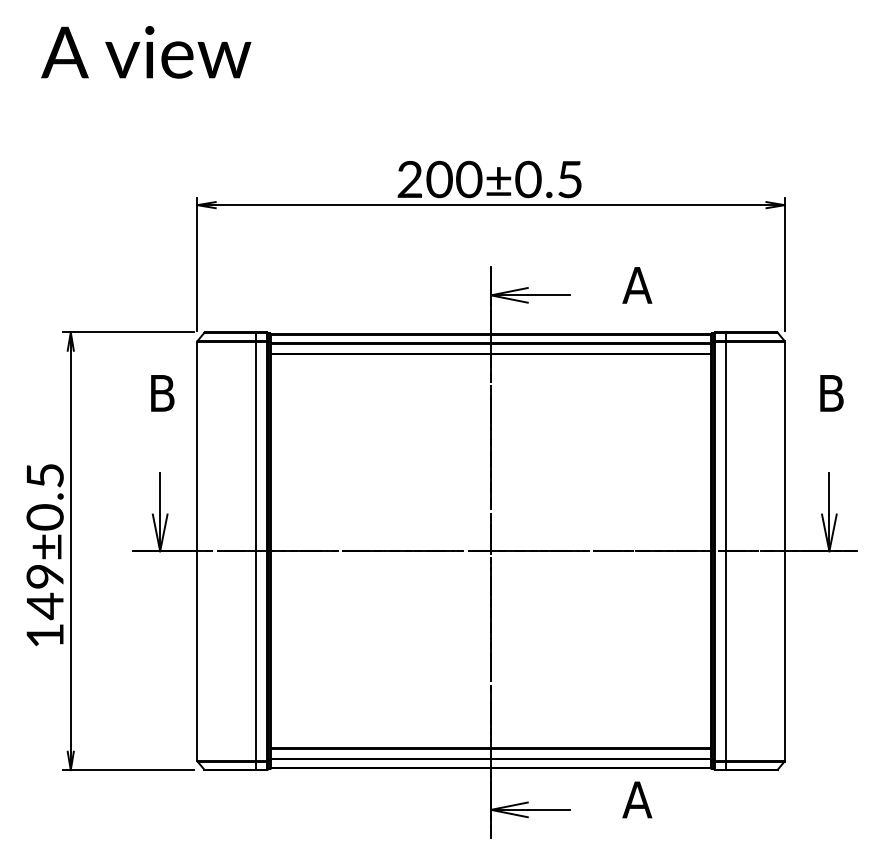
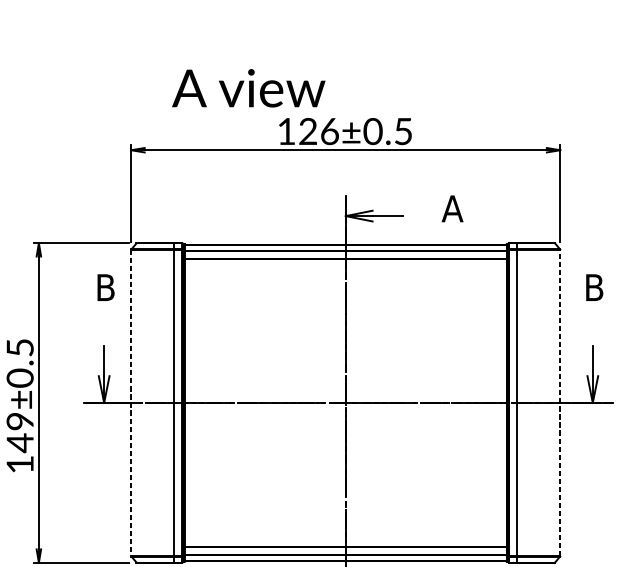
text: (146, 52) -> (248, 88), moved
text: (439, 179) -> (308, 131), 200±0.5 -> 126±0.5
line: (197, 551) -> (131, 403), solid -> dashed
line: (784, 551) -> (560, 403), solid -> dashed

